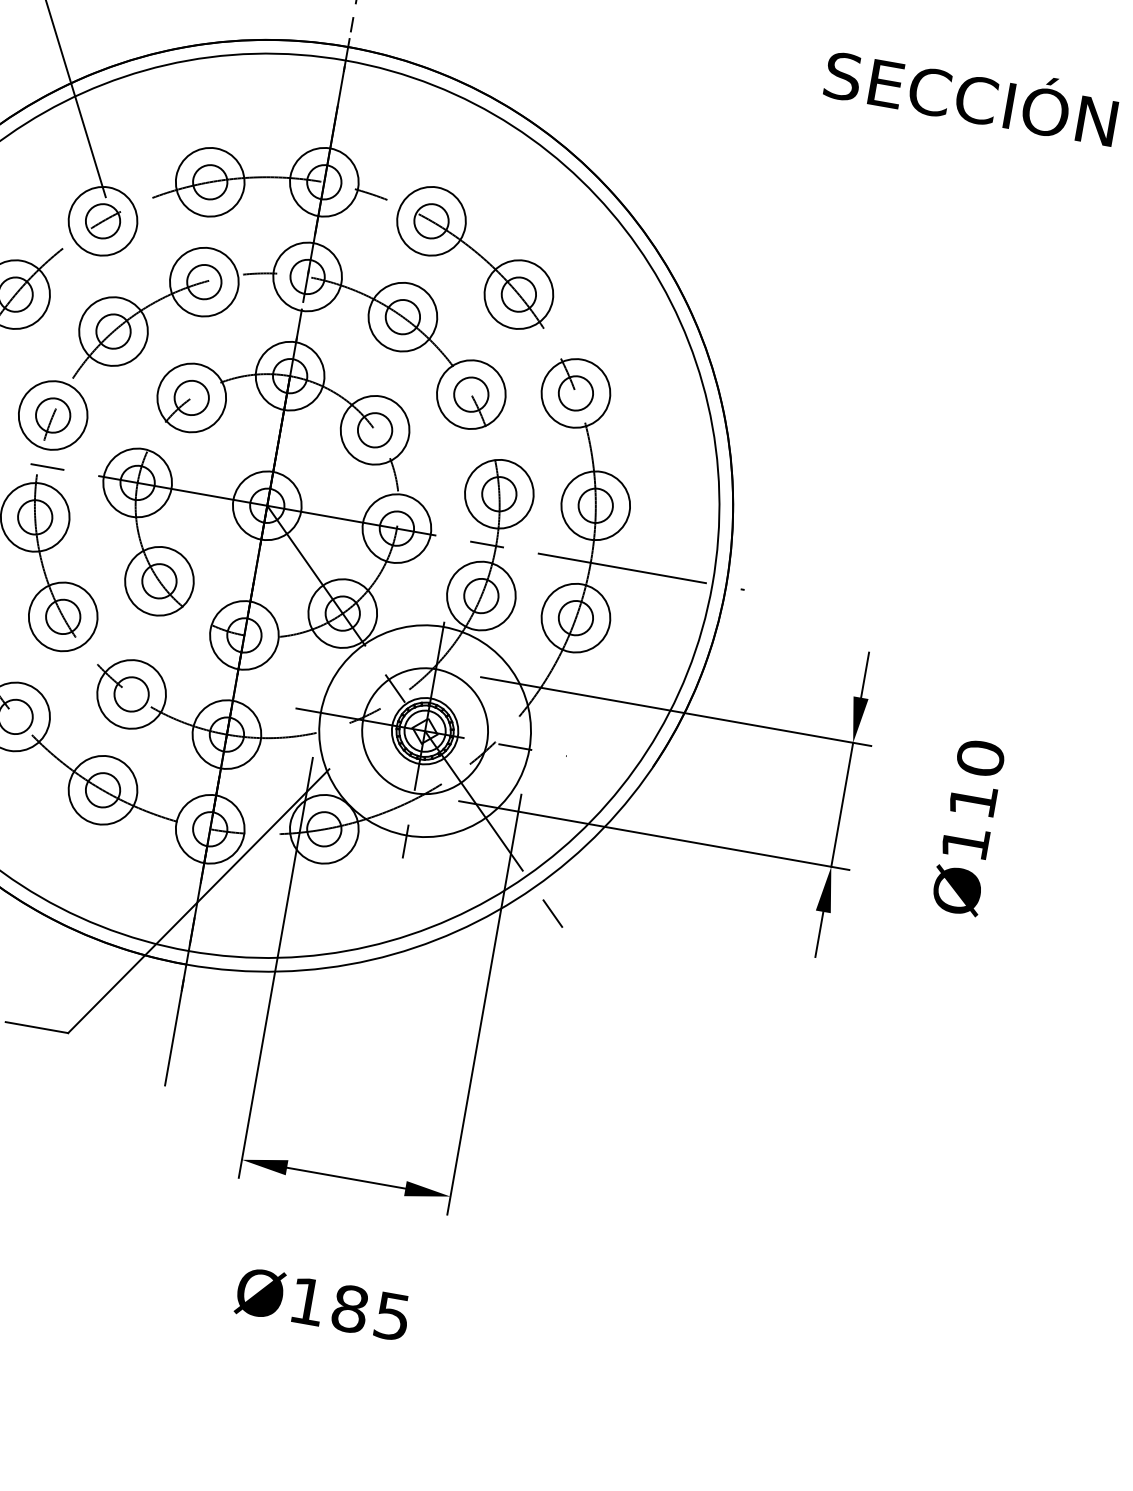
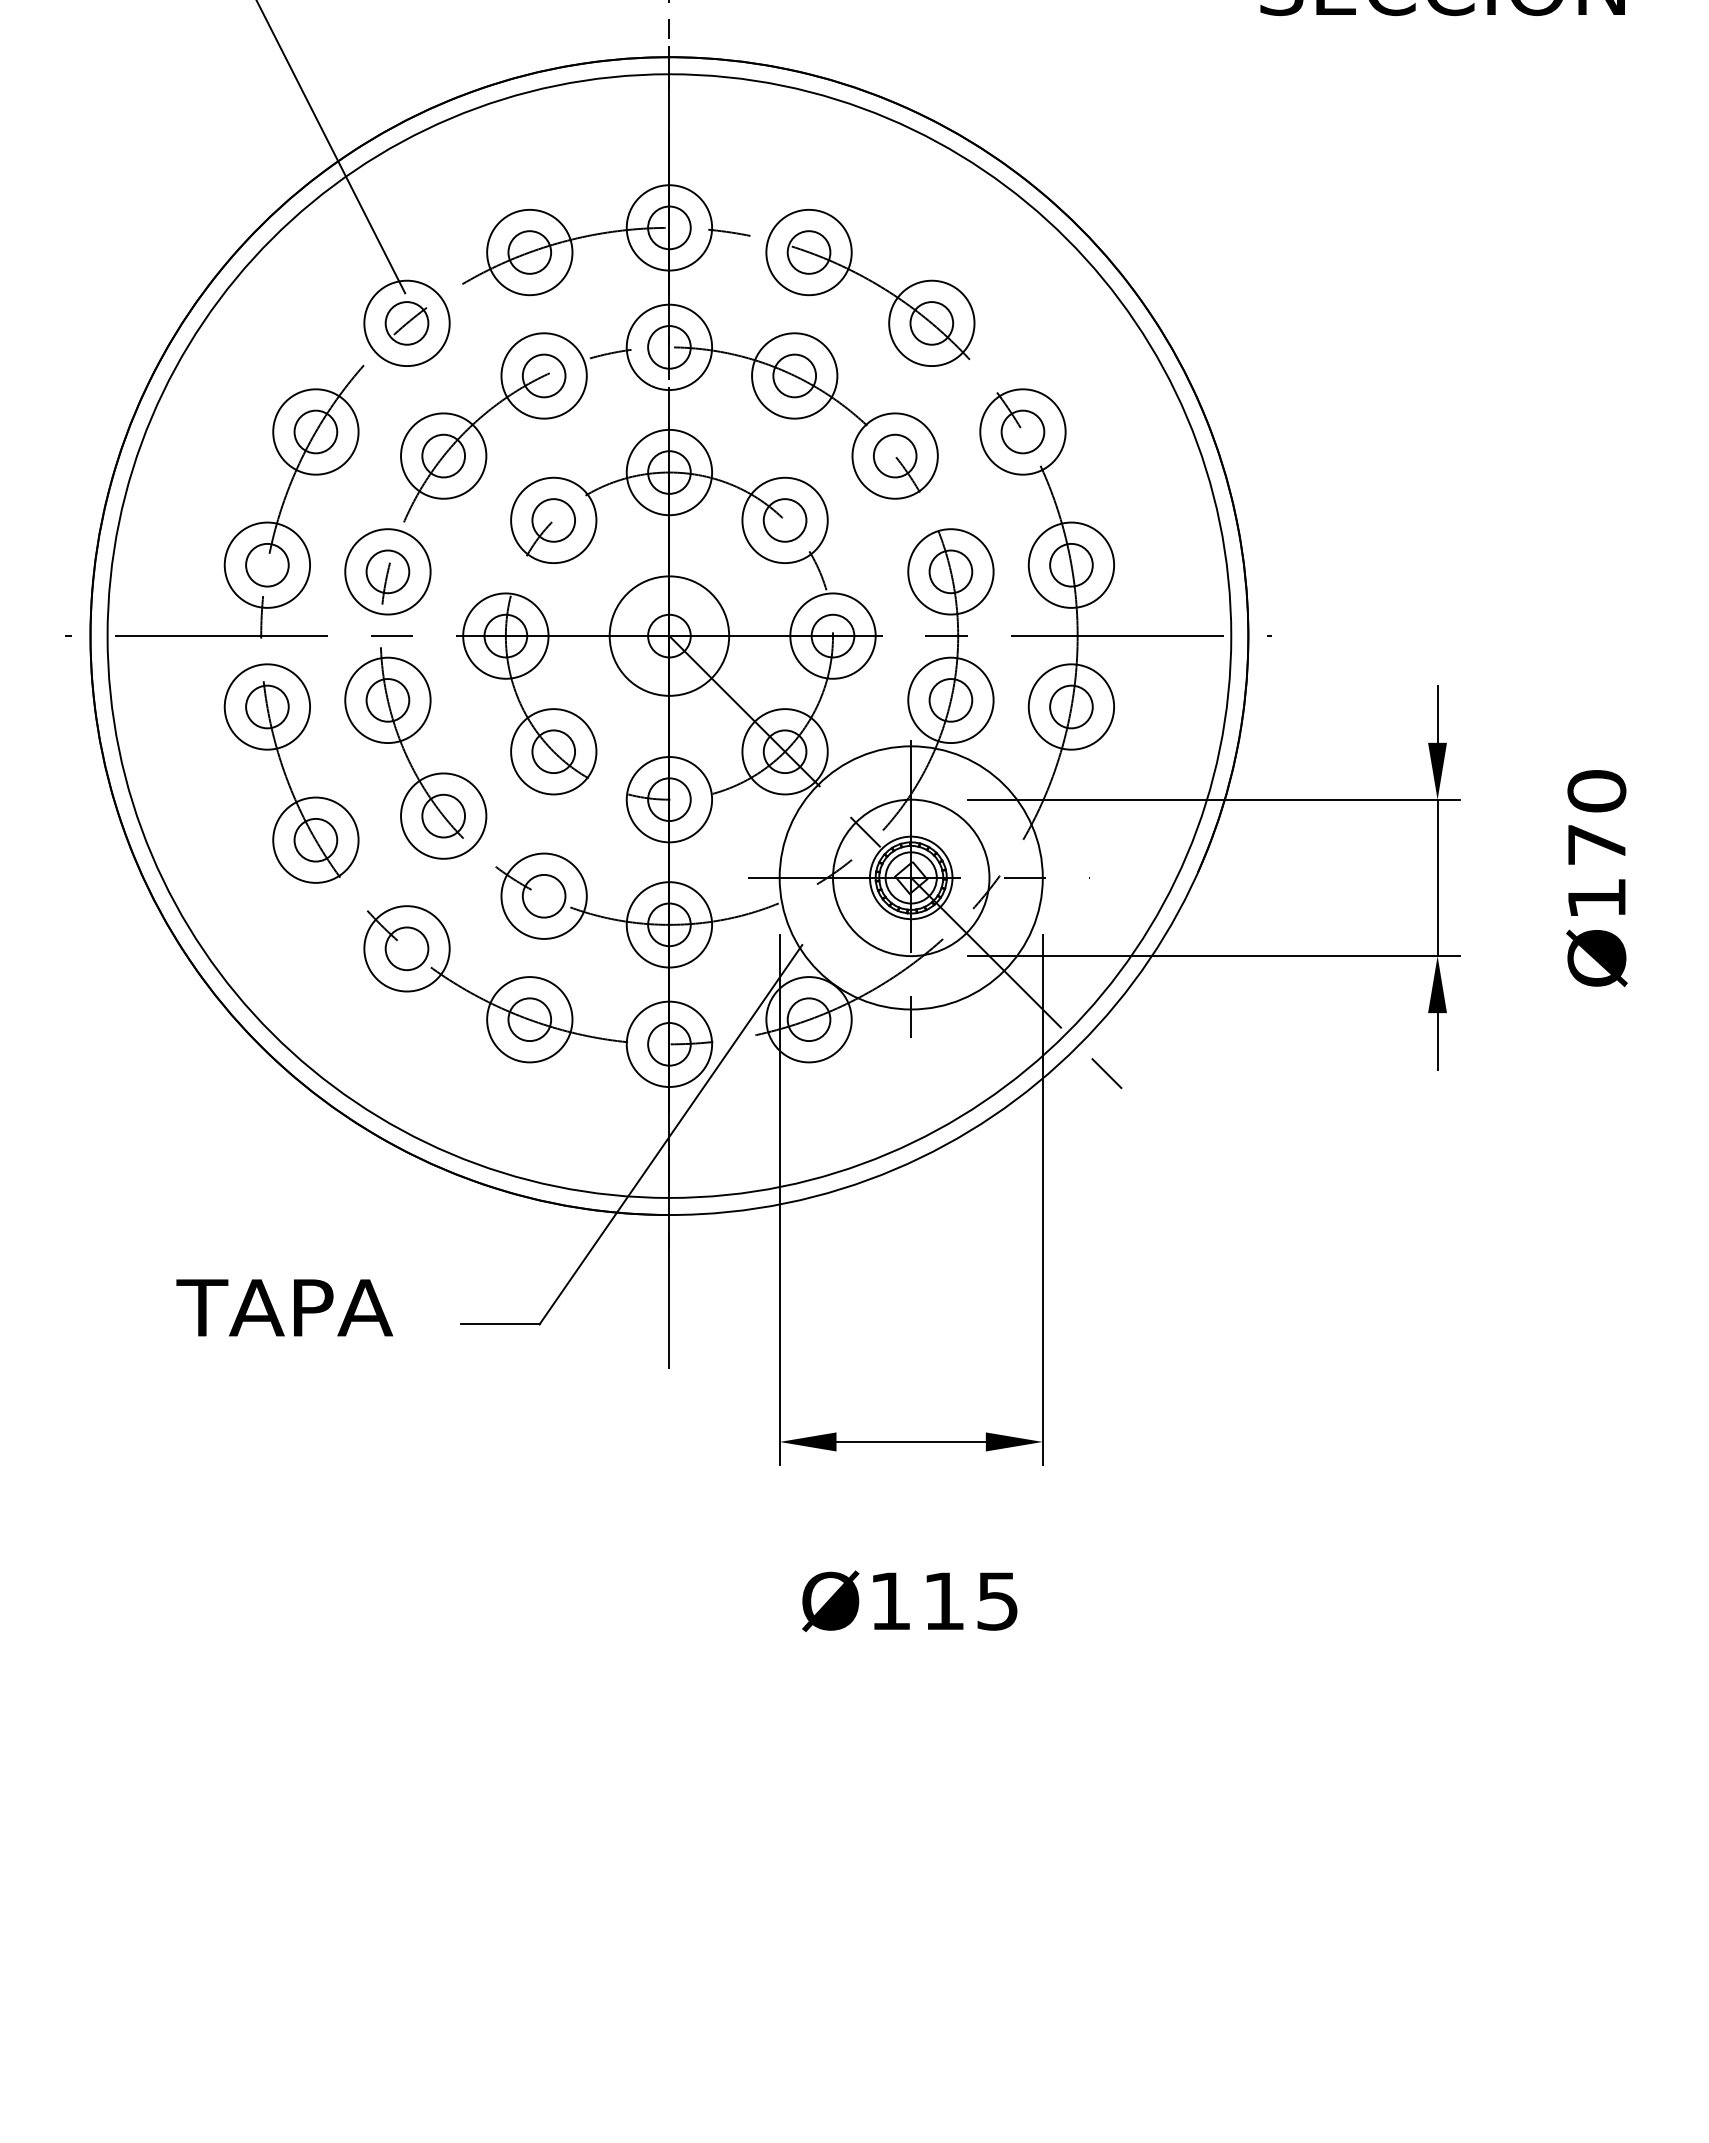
circle: (267, 505) -> (669, 635), size x1.4
text: (972, 800) -> (1596, 844), Ø110 -> Ø170
text: (350, 1308) -> (944, 1600), Ø185 -> Ø115

